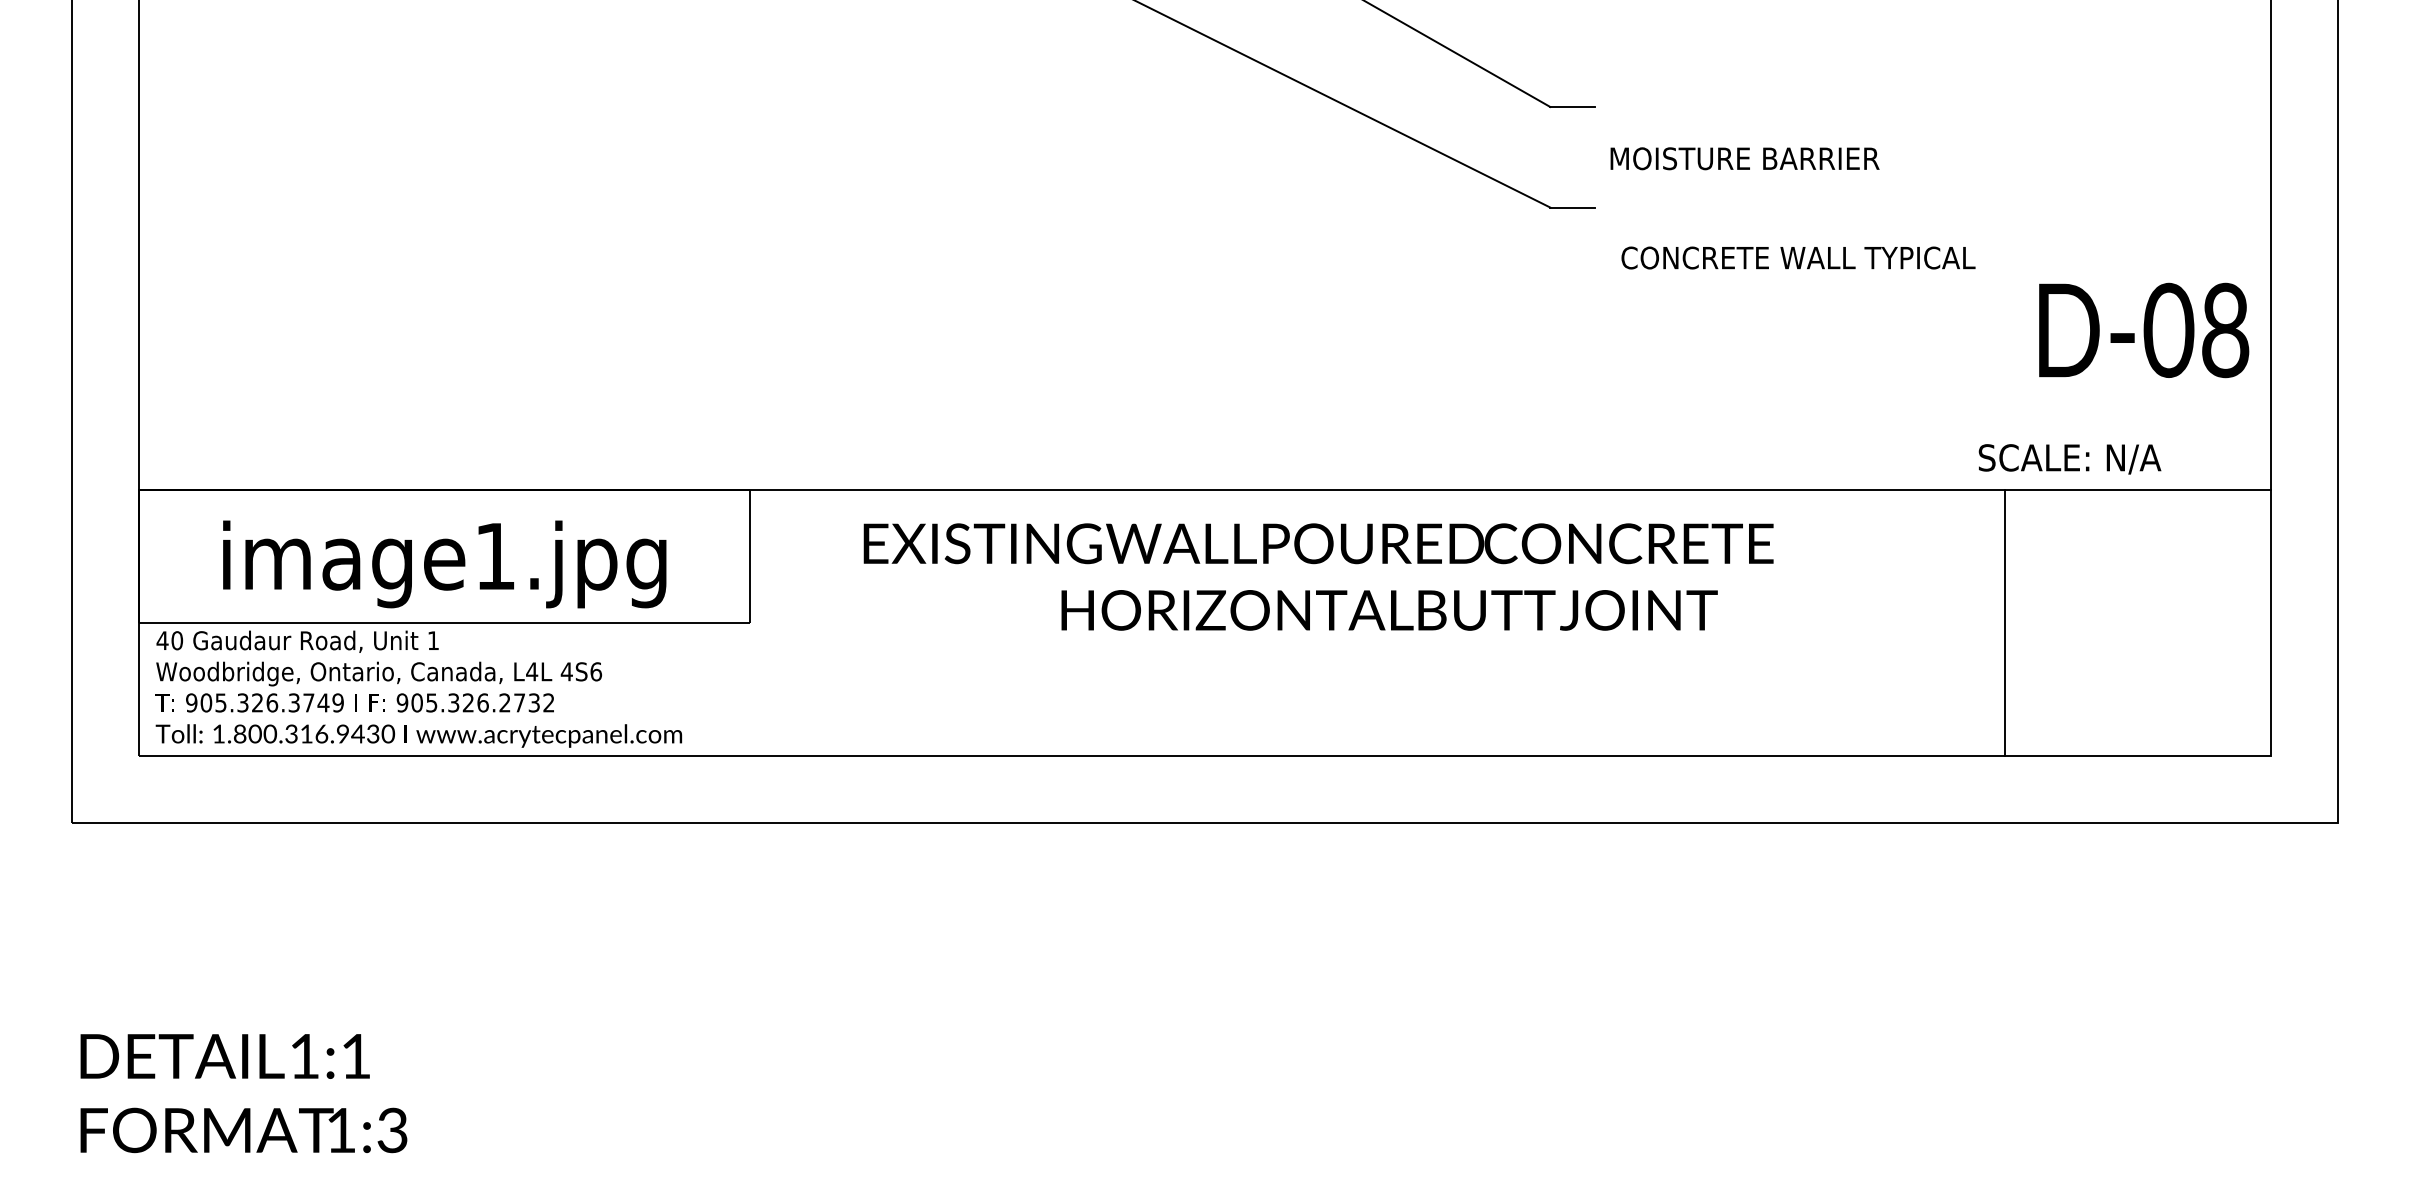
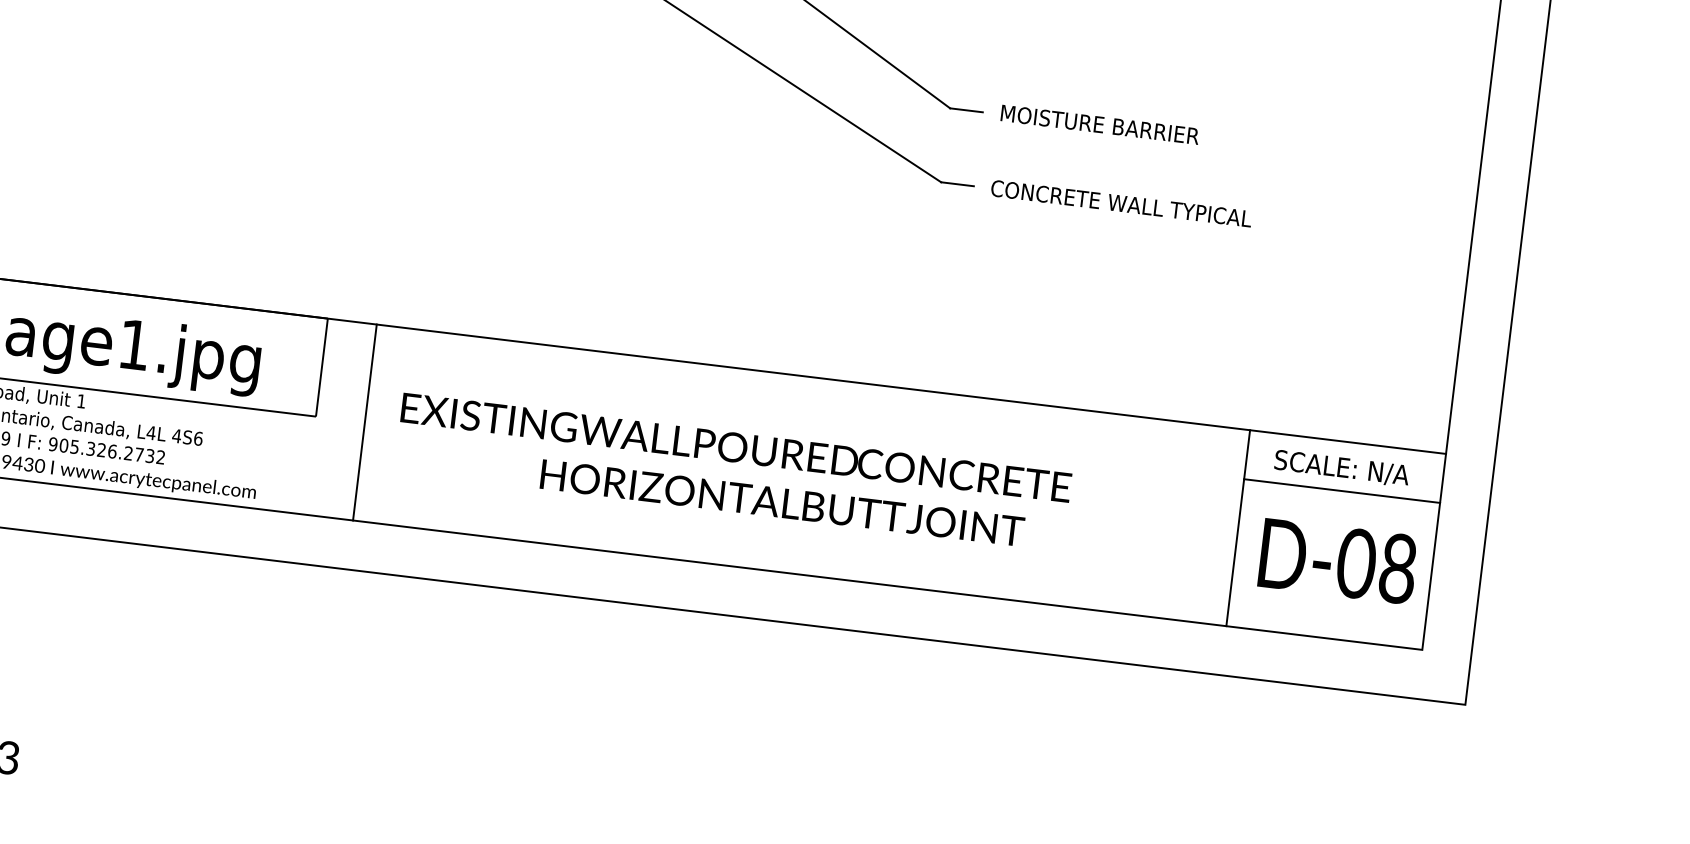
text: (1744, 158) -> (1099, 124), moved
text: (1798, 257) -> (1121, 203), moved
text: (2144, 330) -> (1338, 561), moved
text: (2069, 459) -> (1341, 468), moved
line: (2137, 556) -> (1341, 491), added
text: (1318, 576) -> (733, 471), moved
line: (816, 622) -> (364, 422), added

